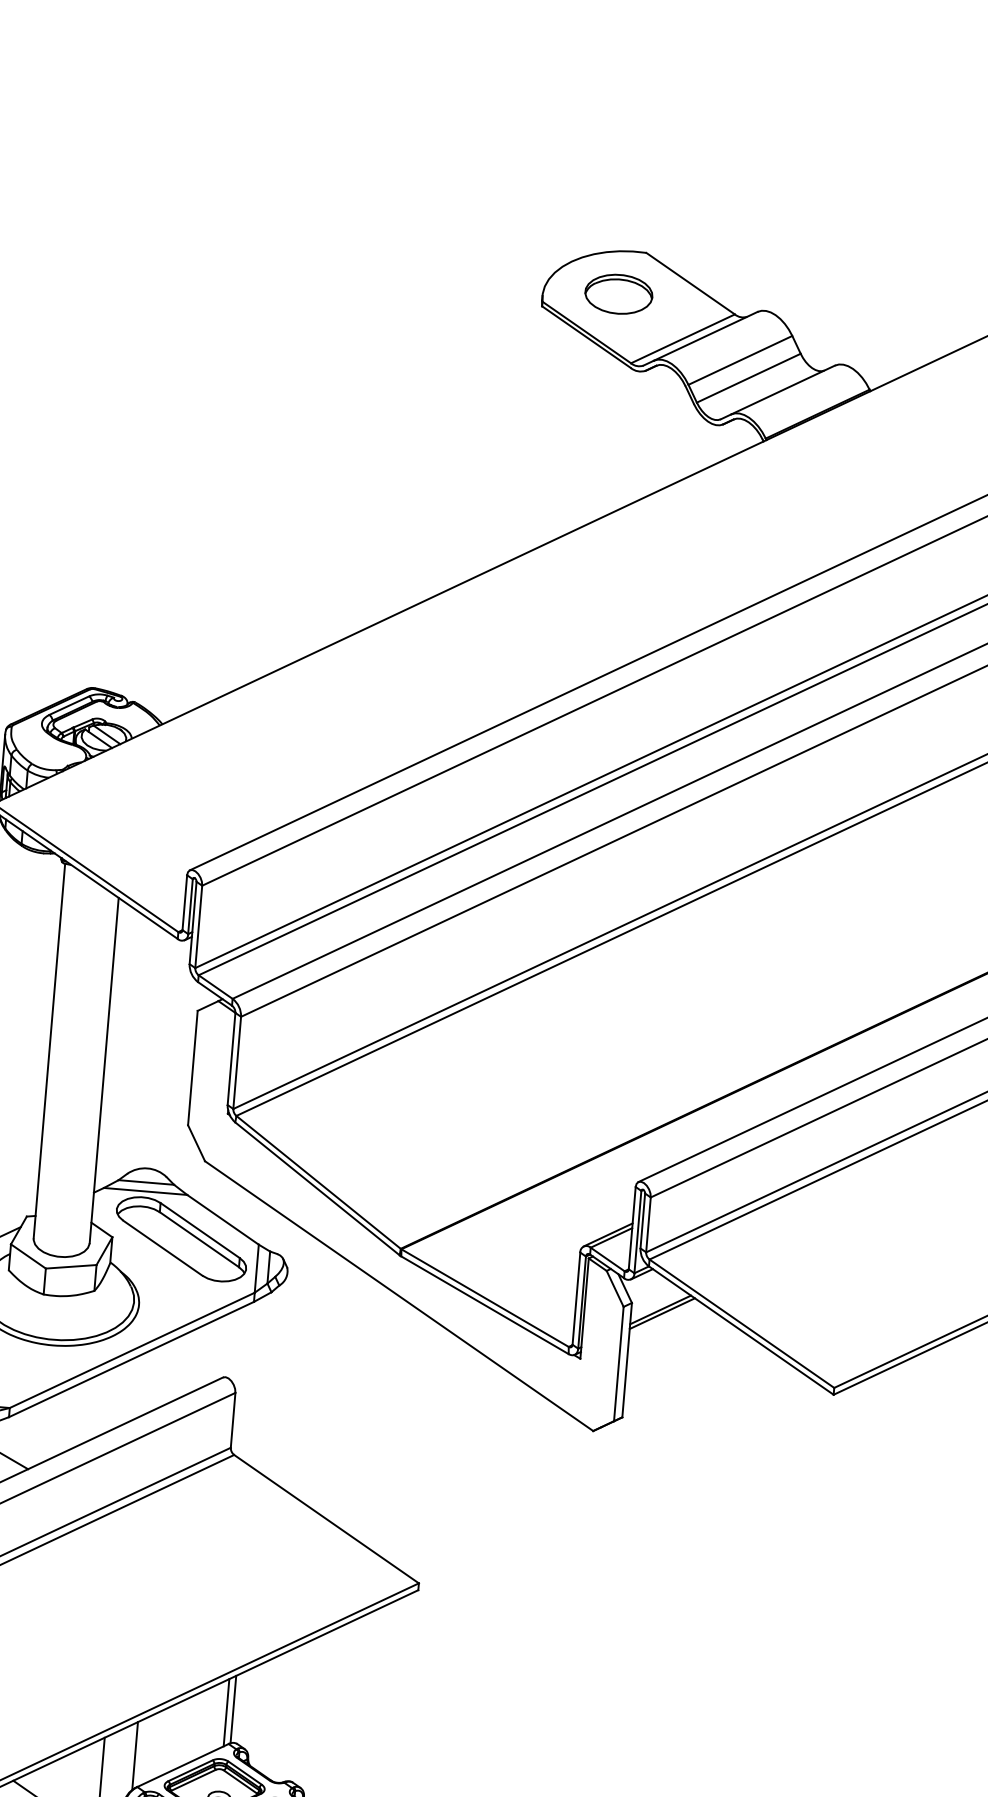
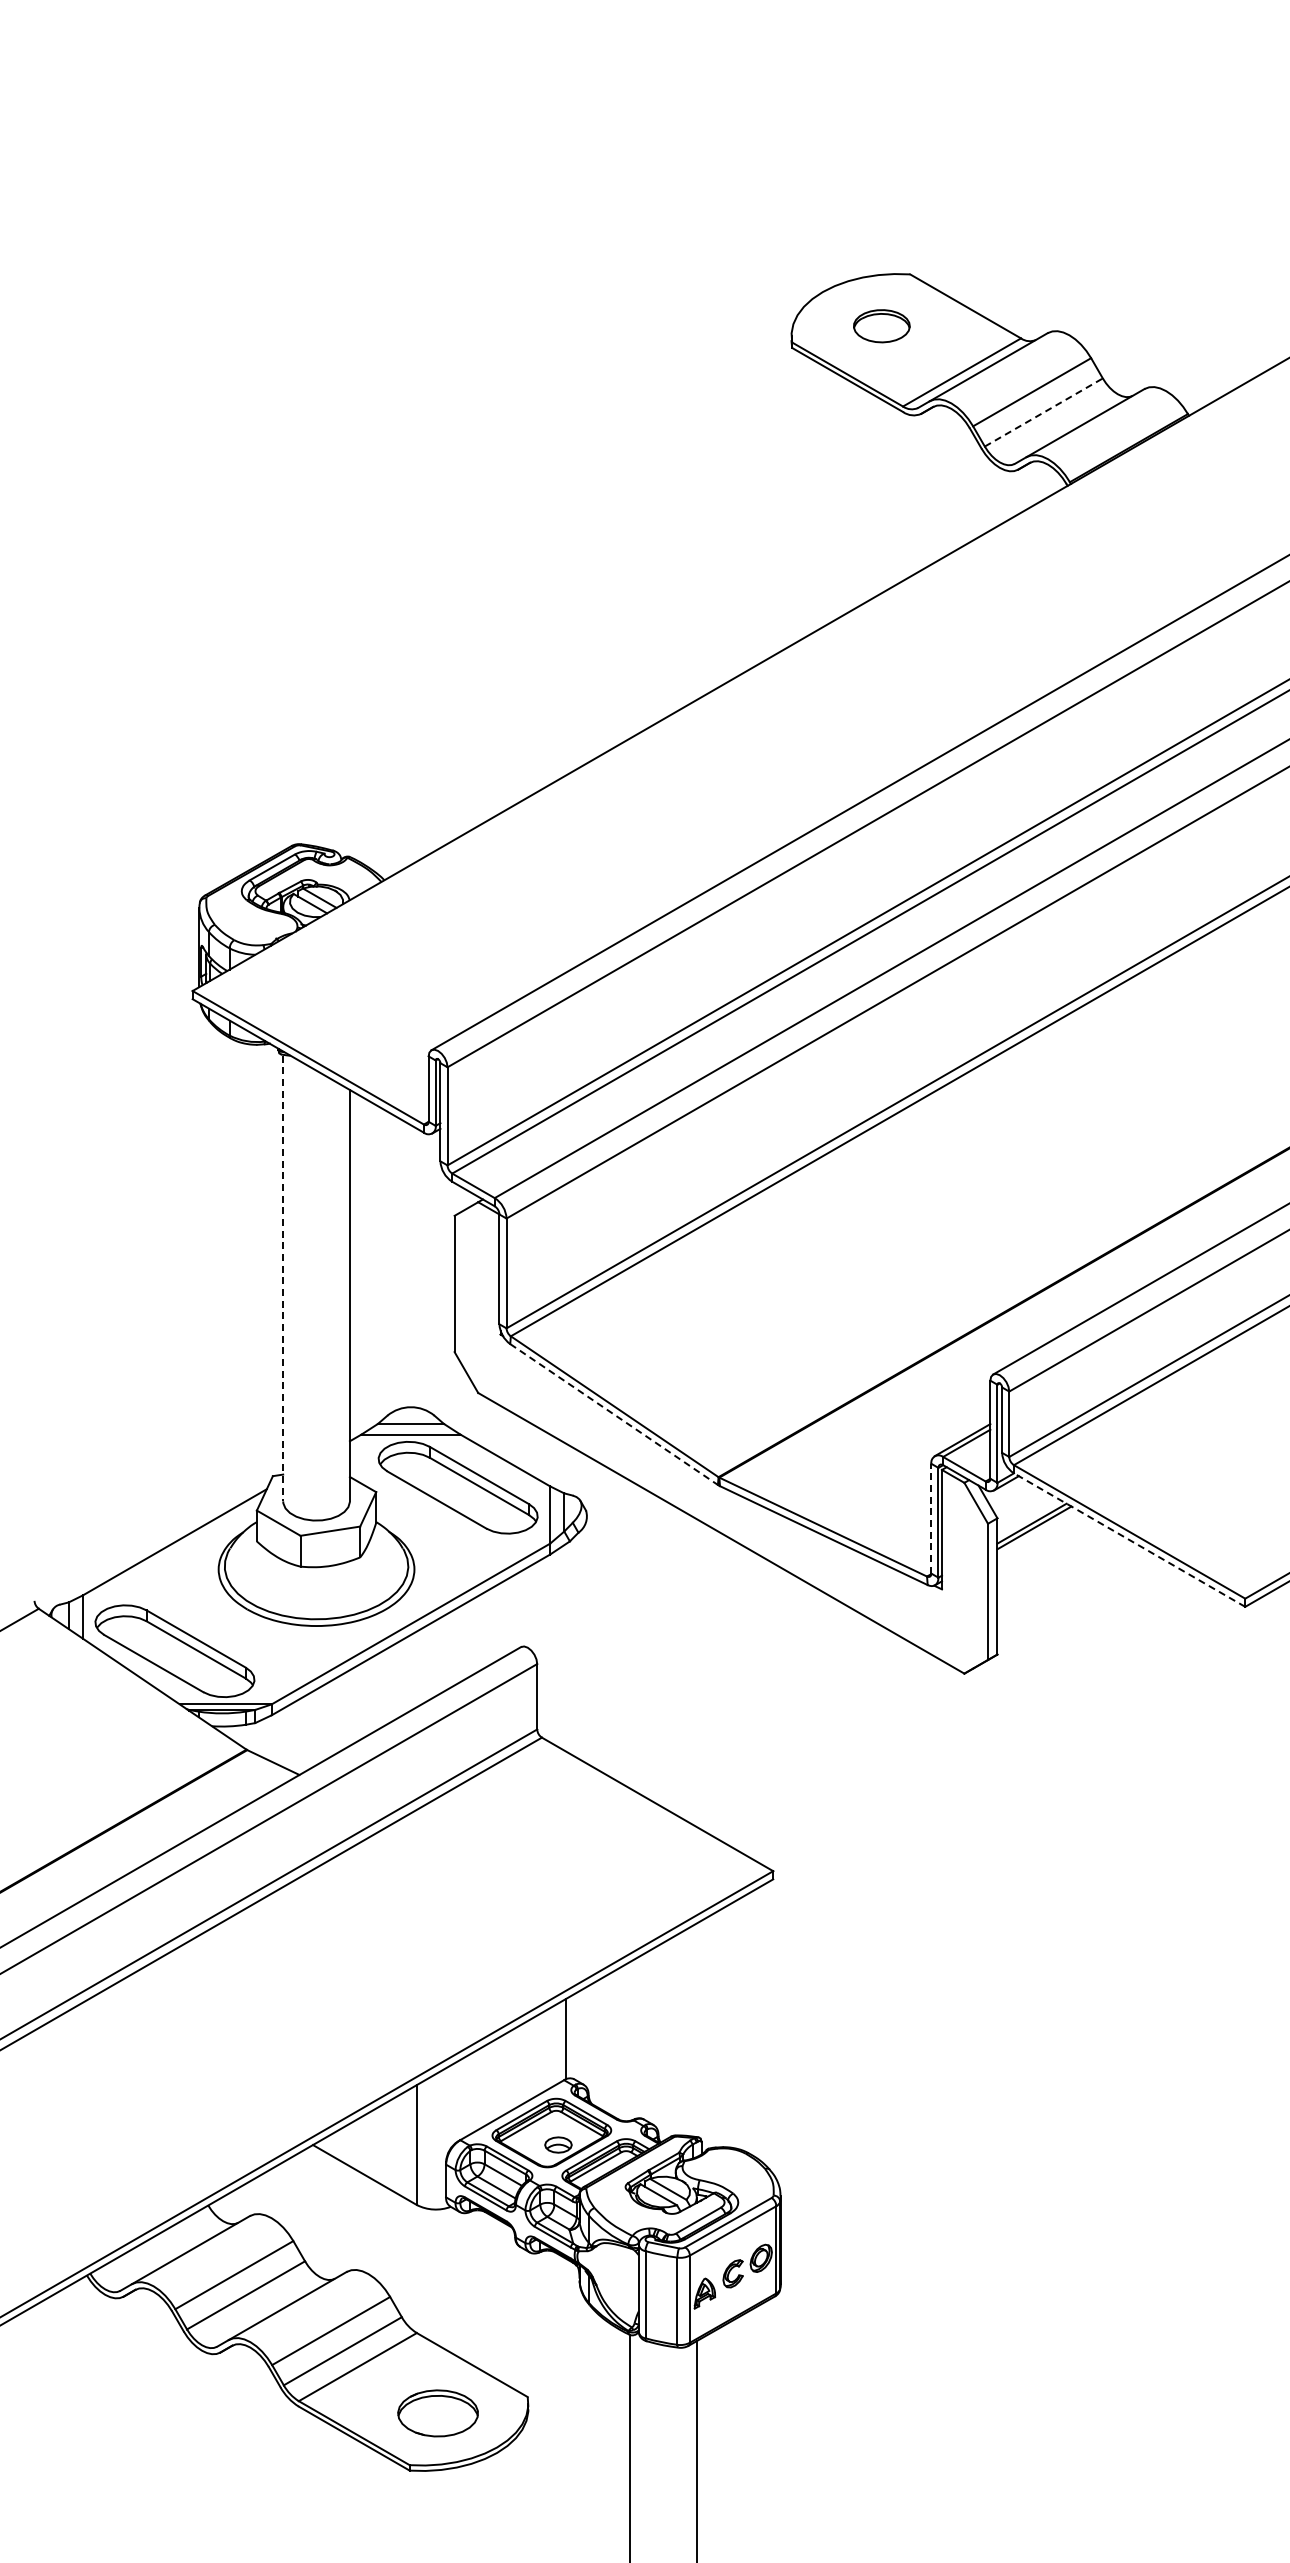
part: (618, 294) -> (881, 326), size x0.7
line: (749, 378) -> (1044, 412), solid -> dashed
line: (49, 1051) -> (283, 1278), solid -> dashed
line: (317, 1188) -> (614, 1414), solid -> dashed
line: (576, 1298) -> (931, 1518), solid -> dashed
line: (741, 1330) -> (1129, 1540), solid -> dashed
line: (226, 1712) -> (558, 2043), removed
line: (135, 1755) -> (454, 2103), removed

